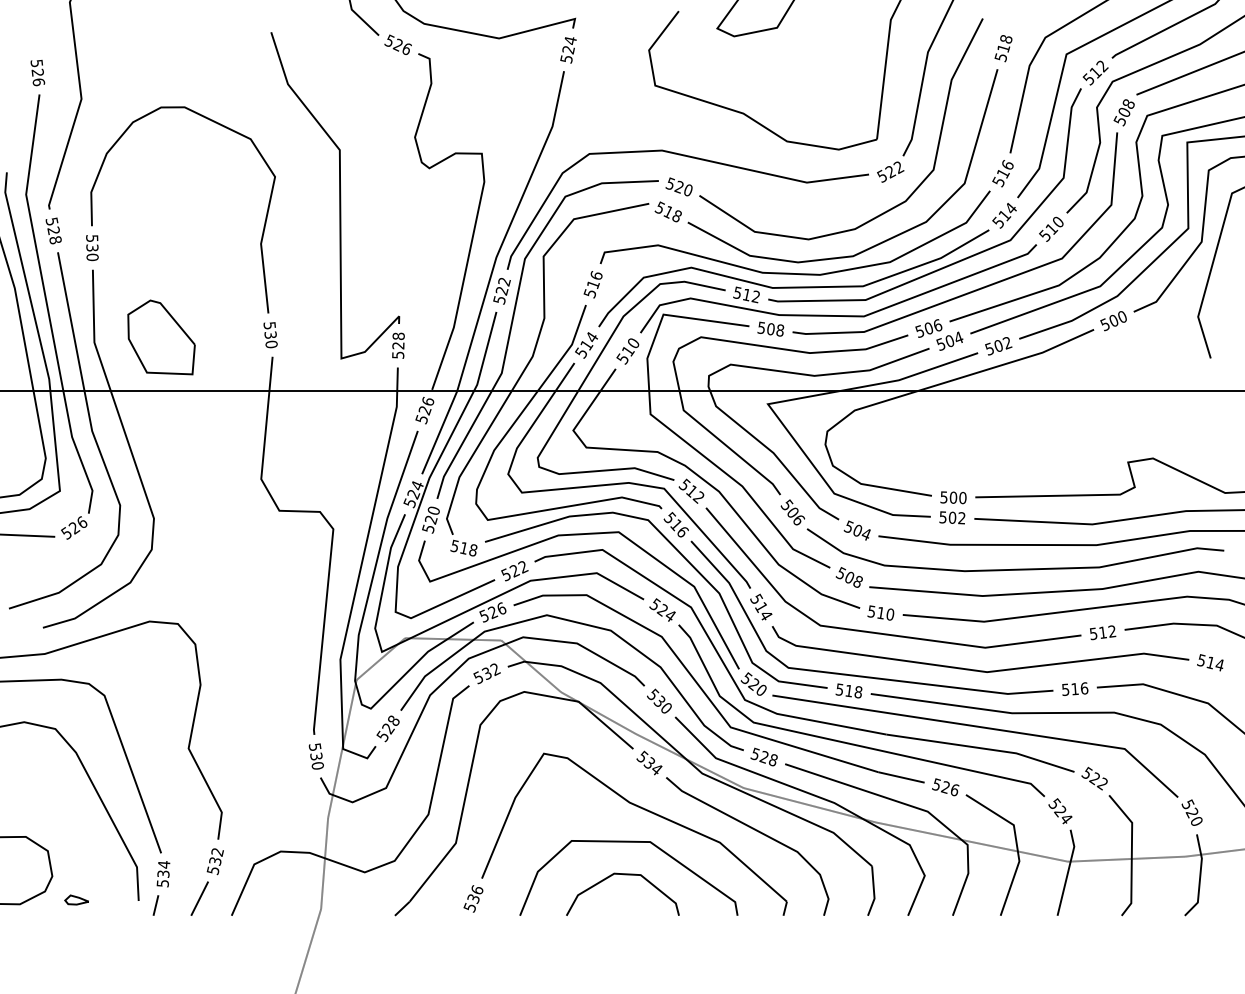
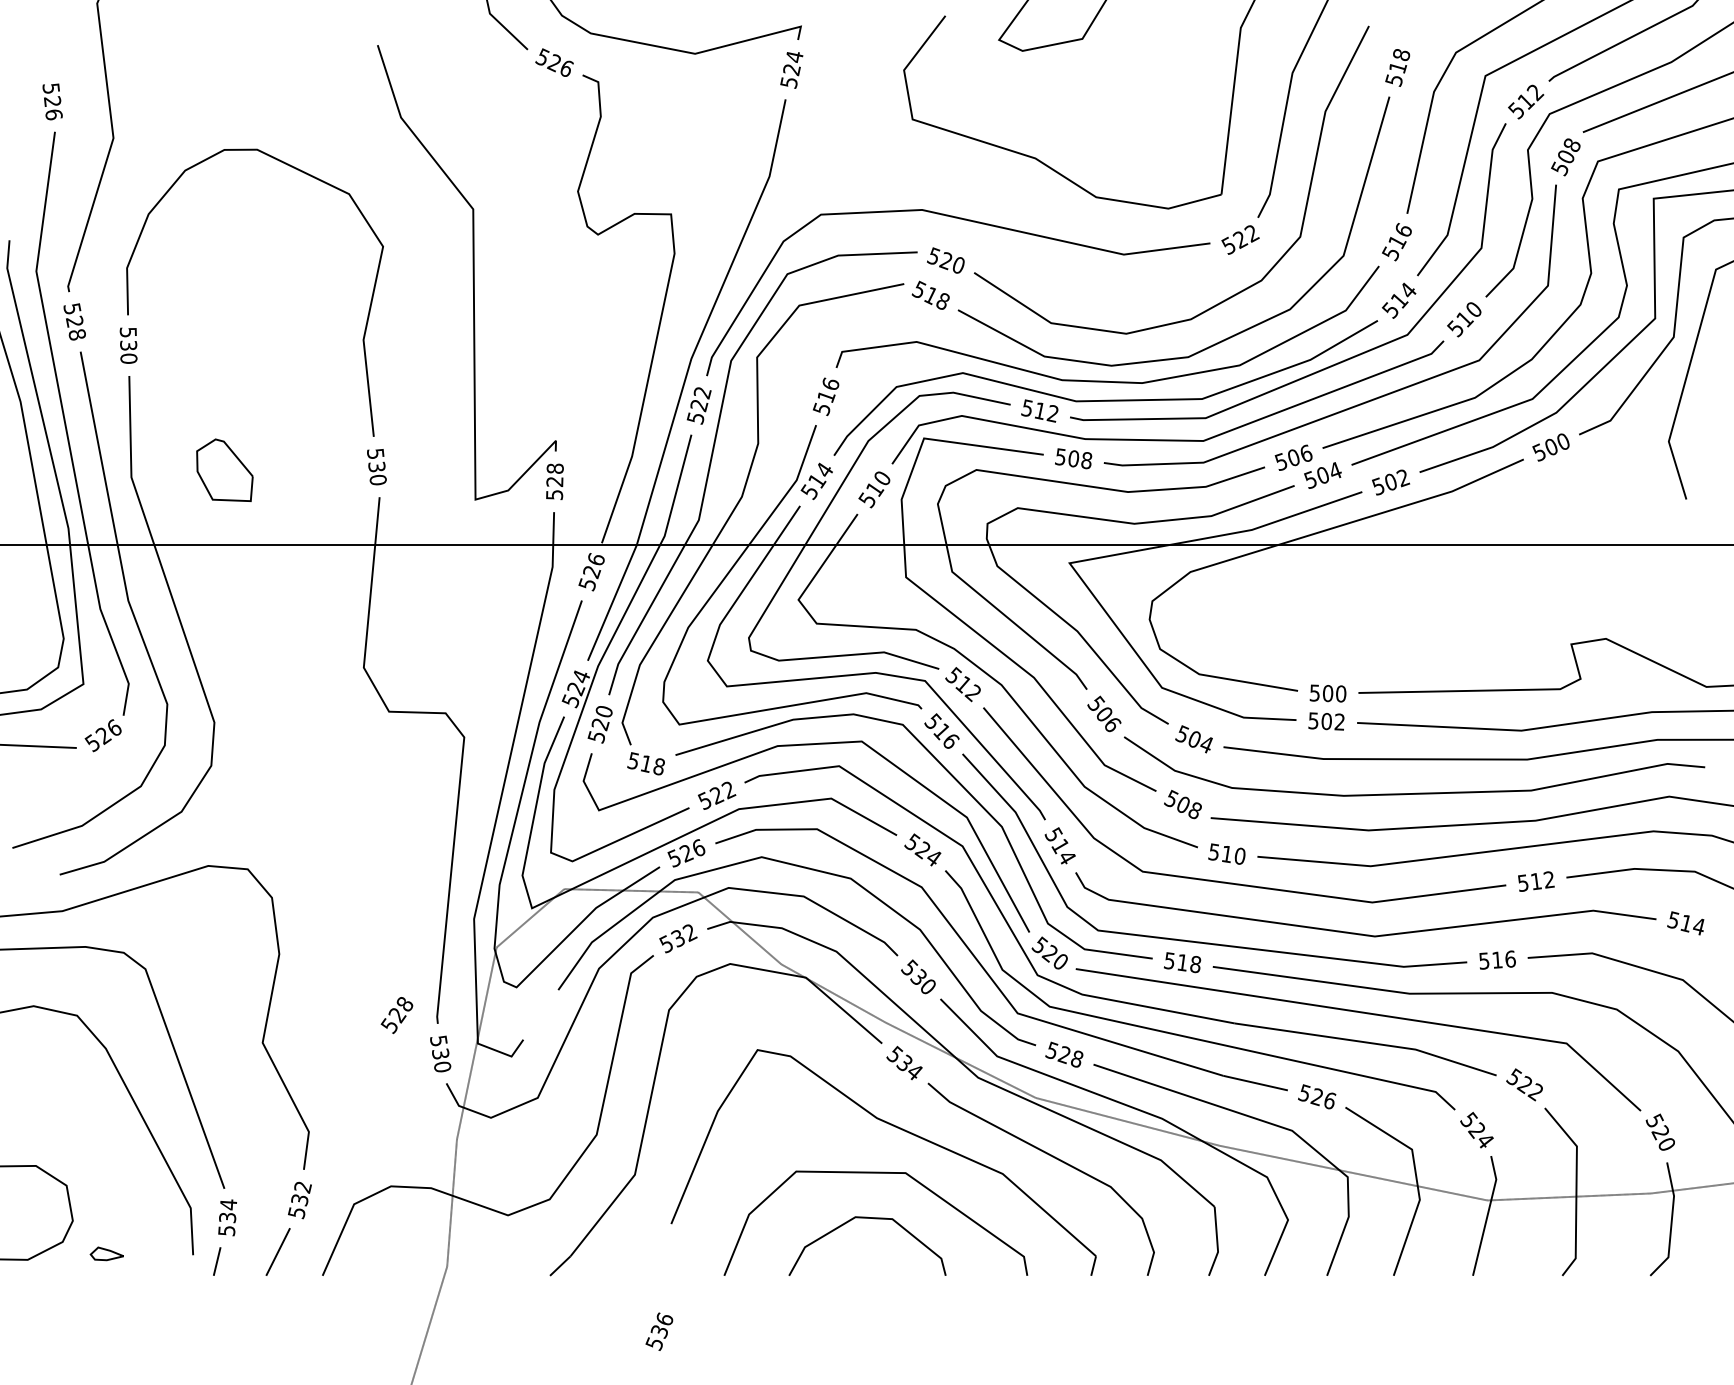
part: (161, 337) -> (224, 470), size x0.6
text: (387, 728) -> (396, 1014), moved
text: (473, 898) -> (659, 1331), moved

